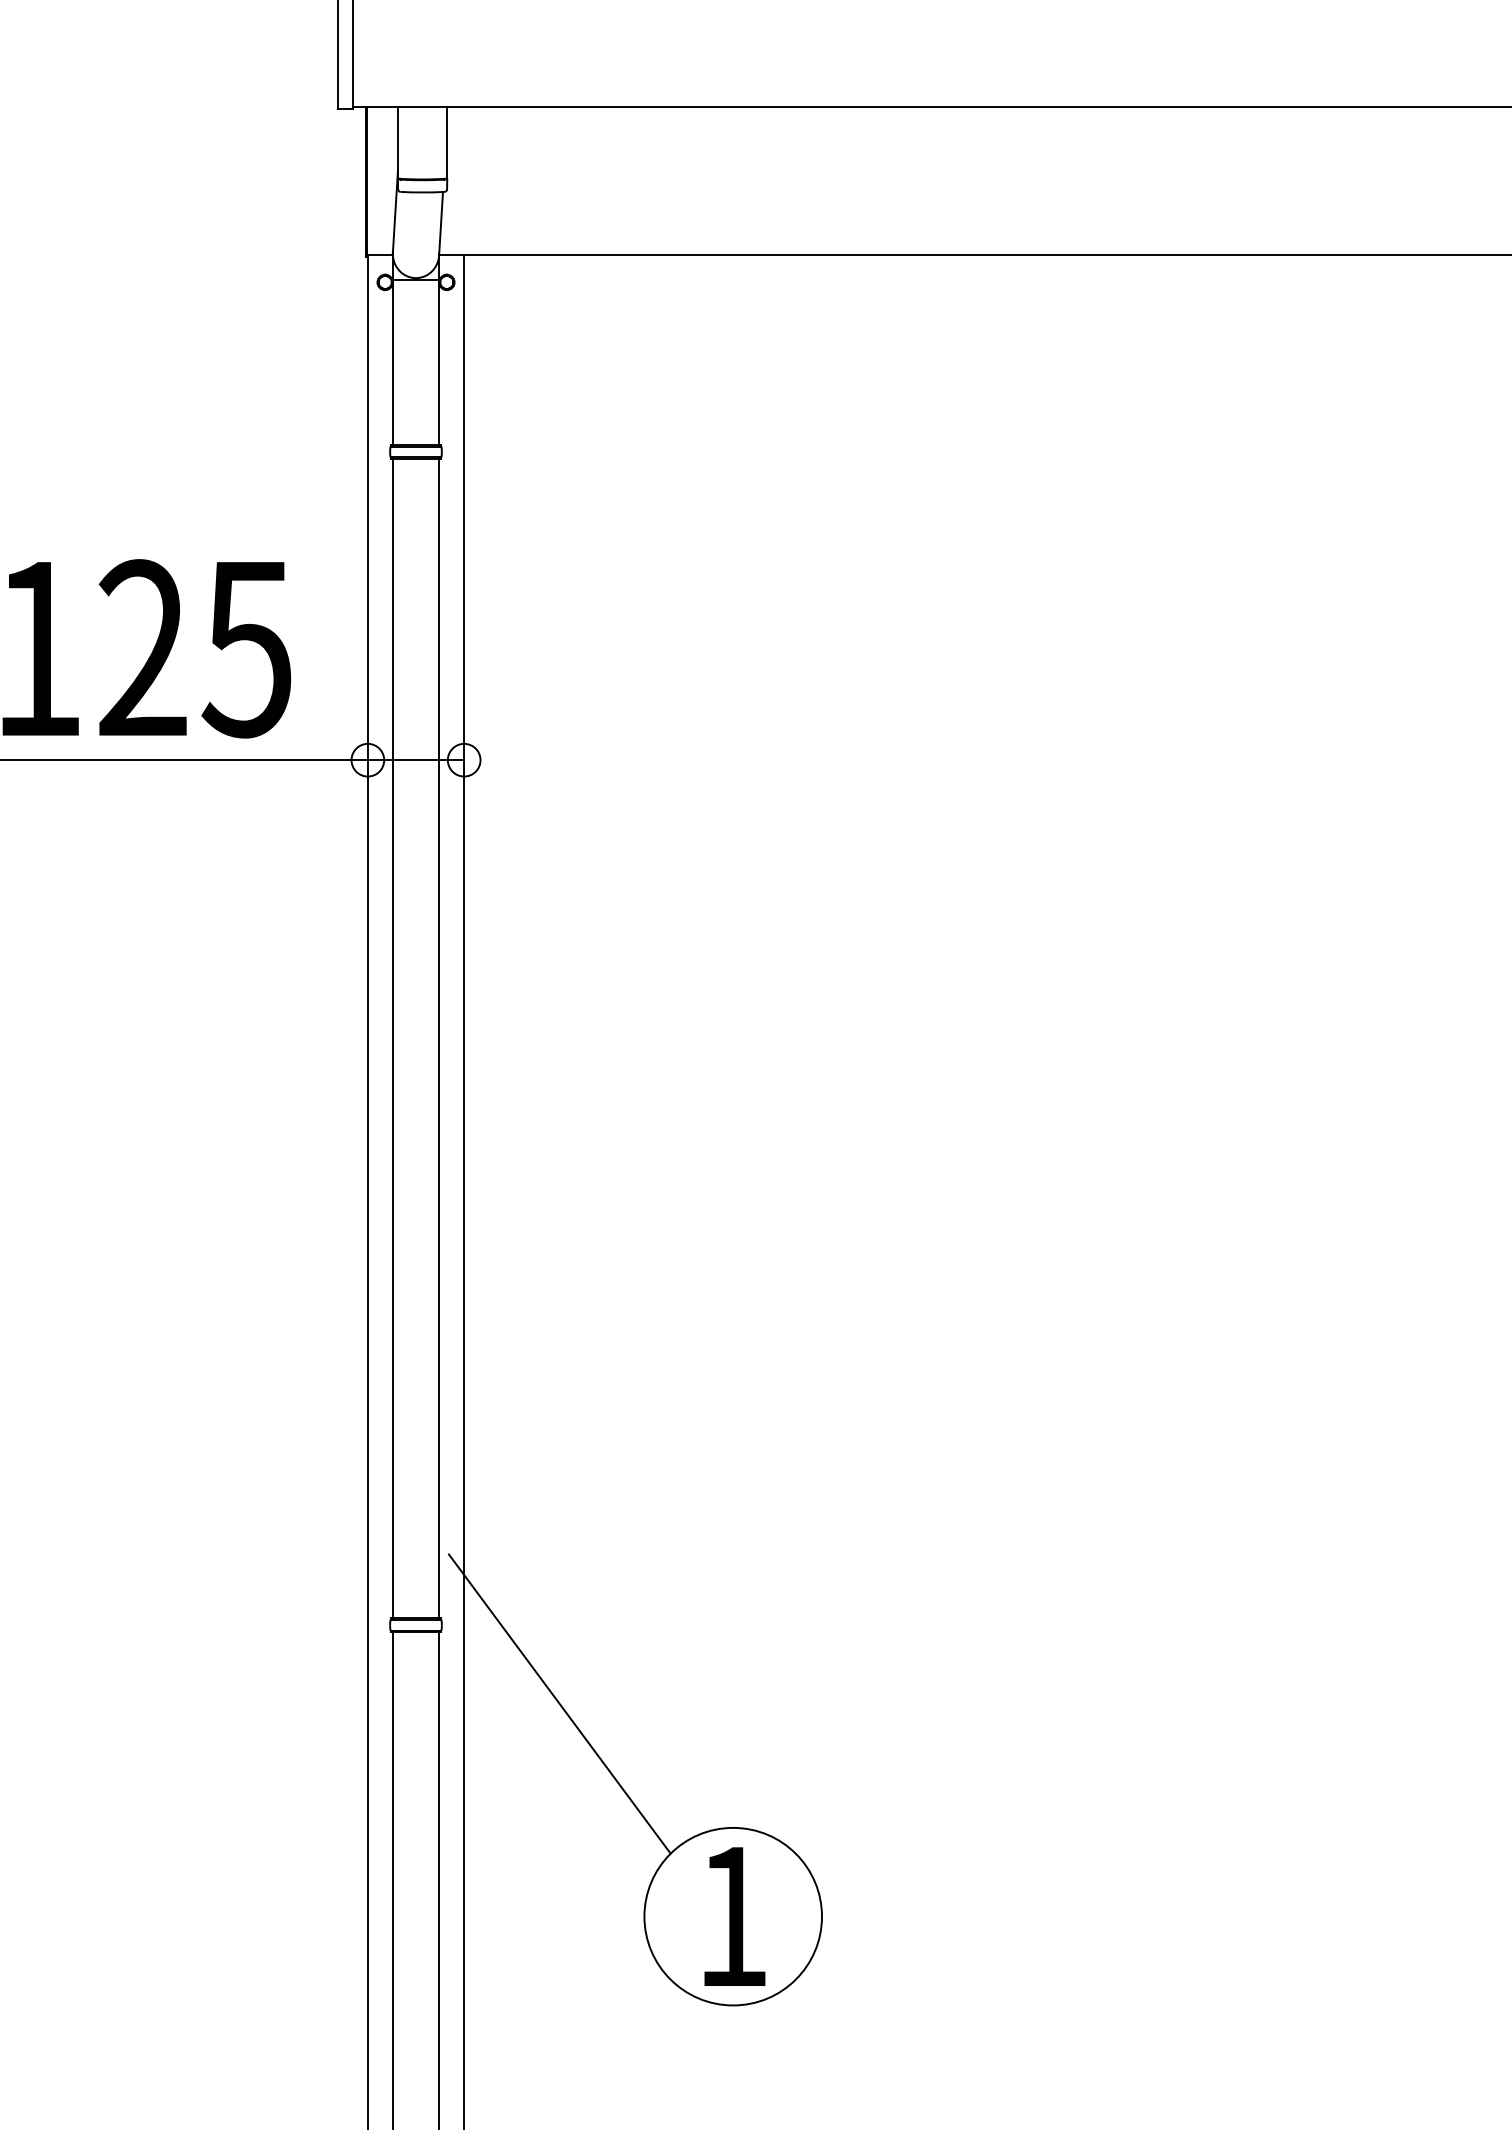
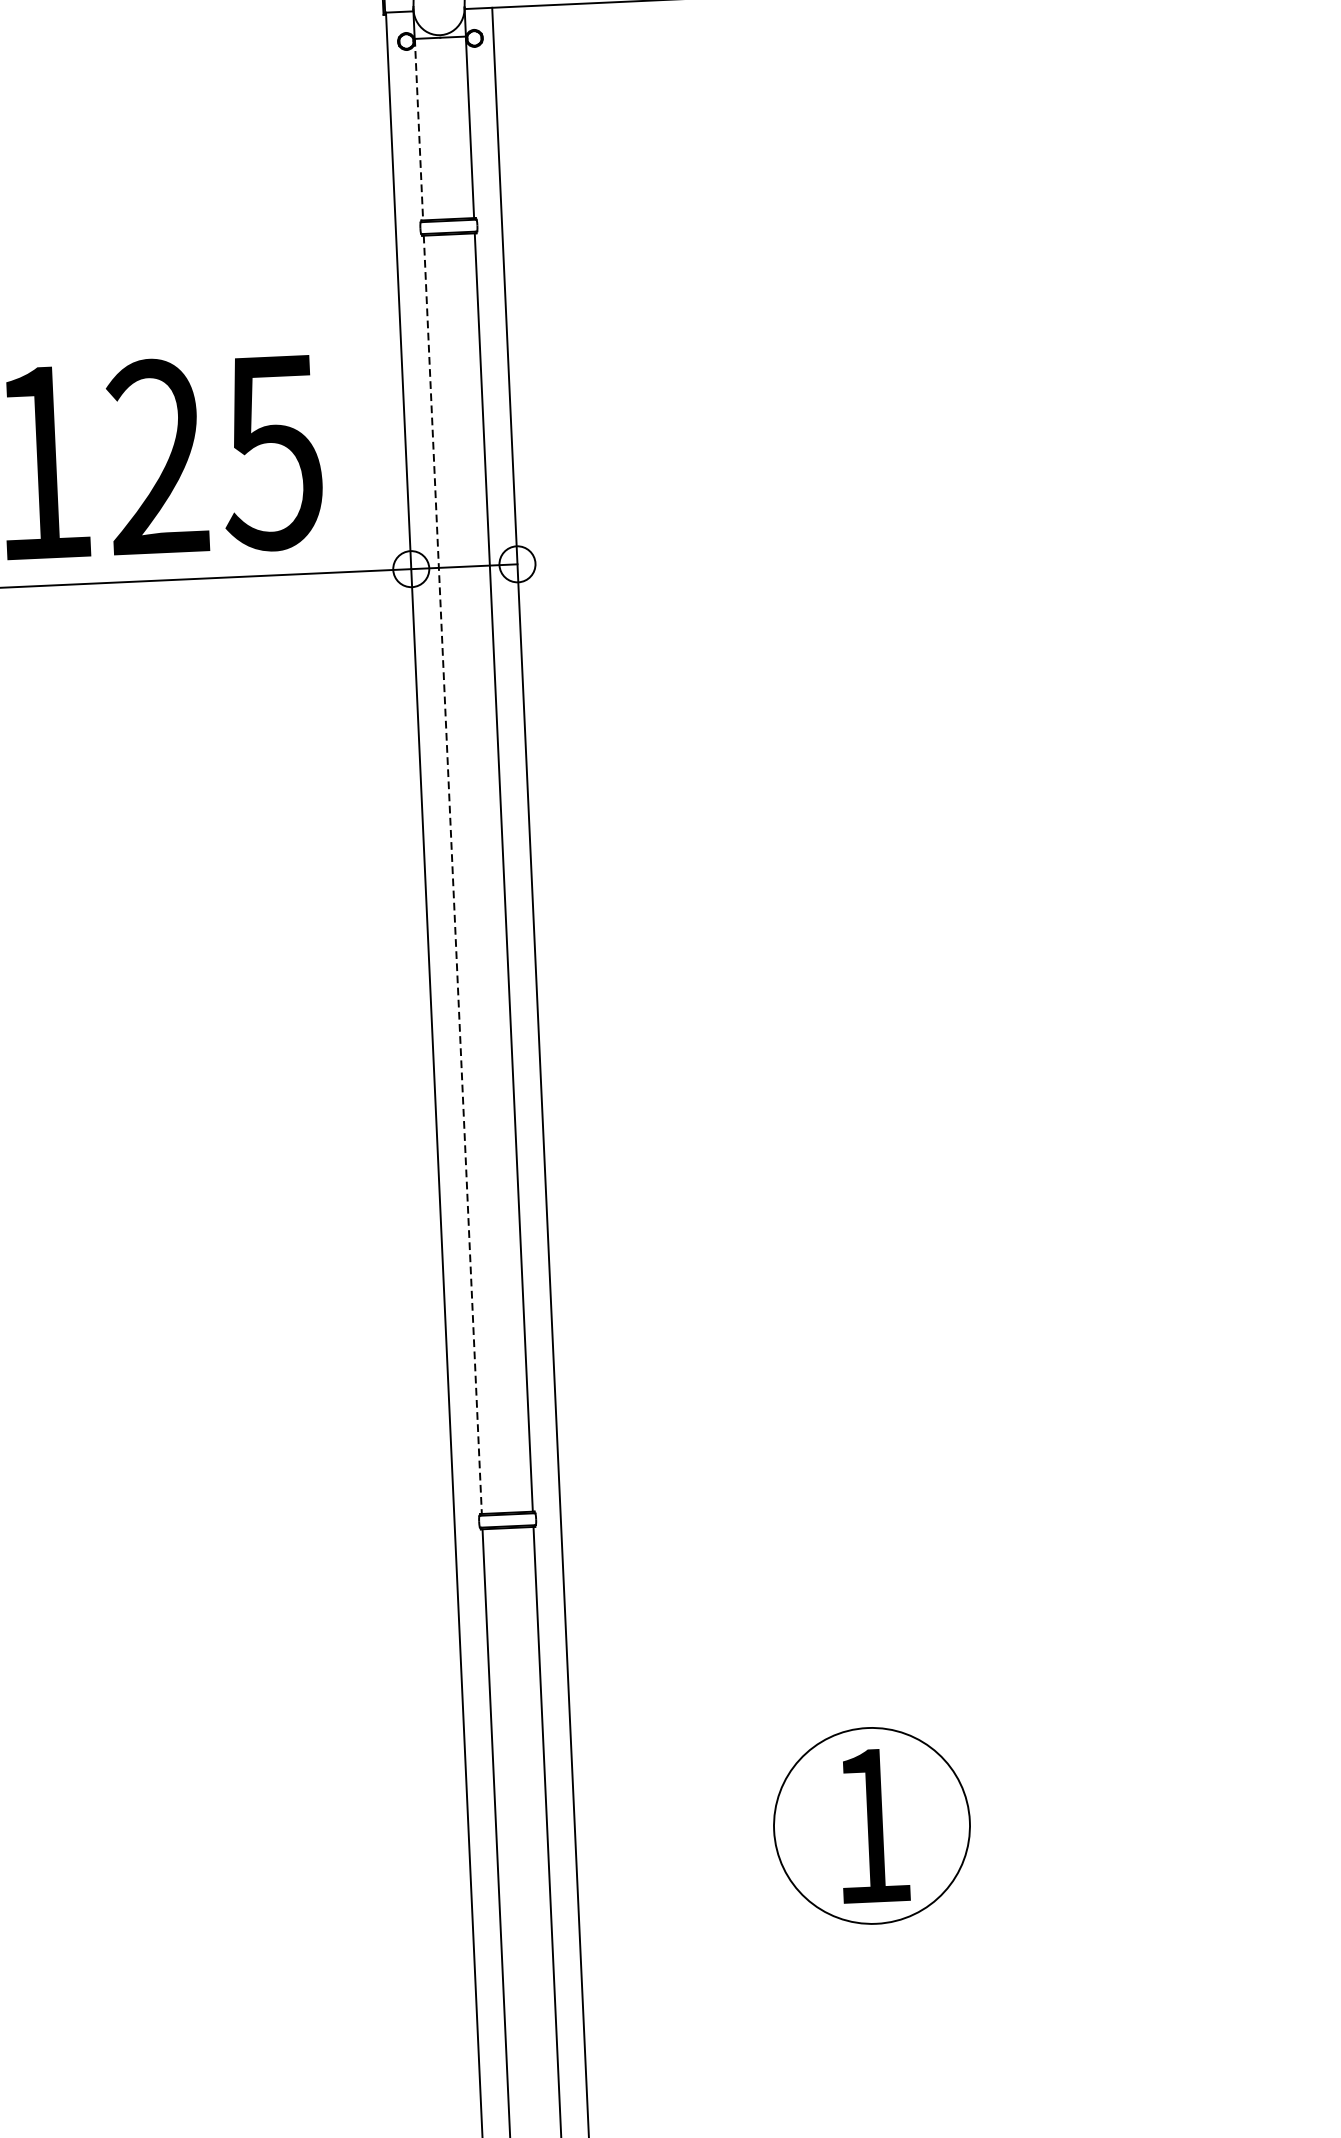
line: (392, 363) -> (418, 130), solid -> dashed
line: (392, 1038) -> (452, 874), solid -> dashed
line: (559, 1703) -> (669, 1599), removed

